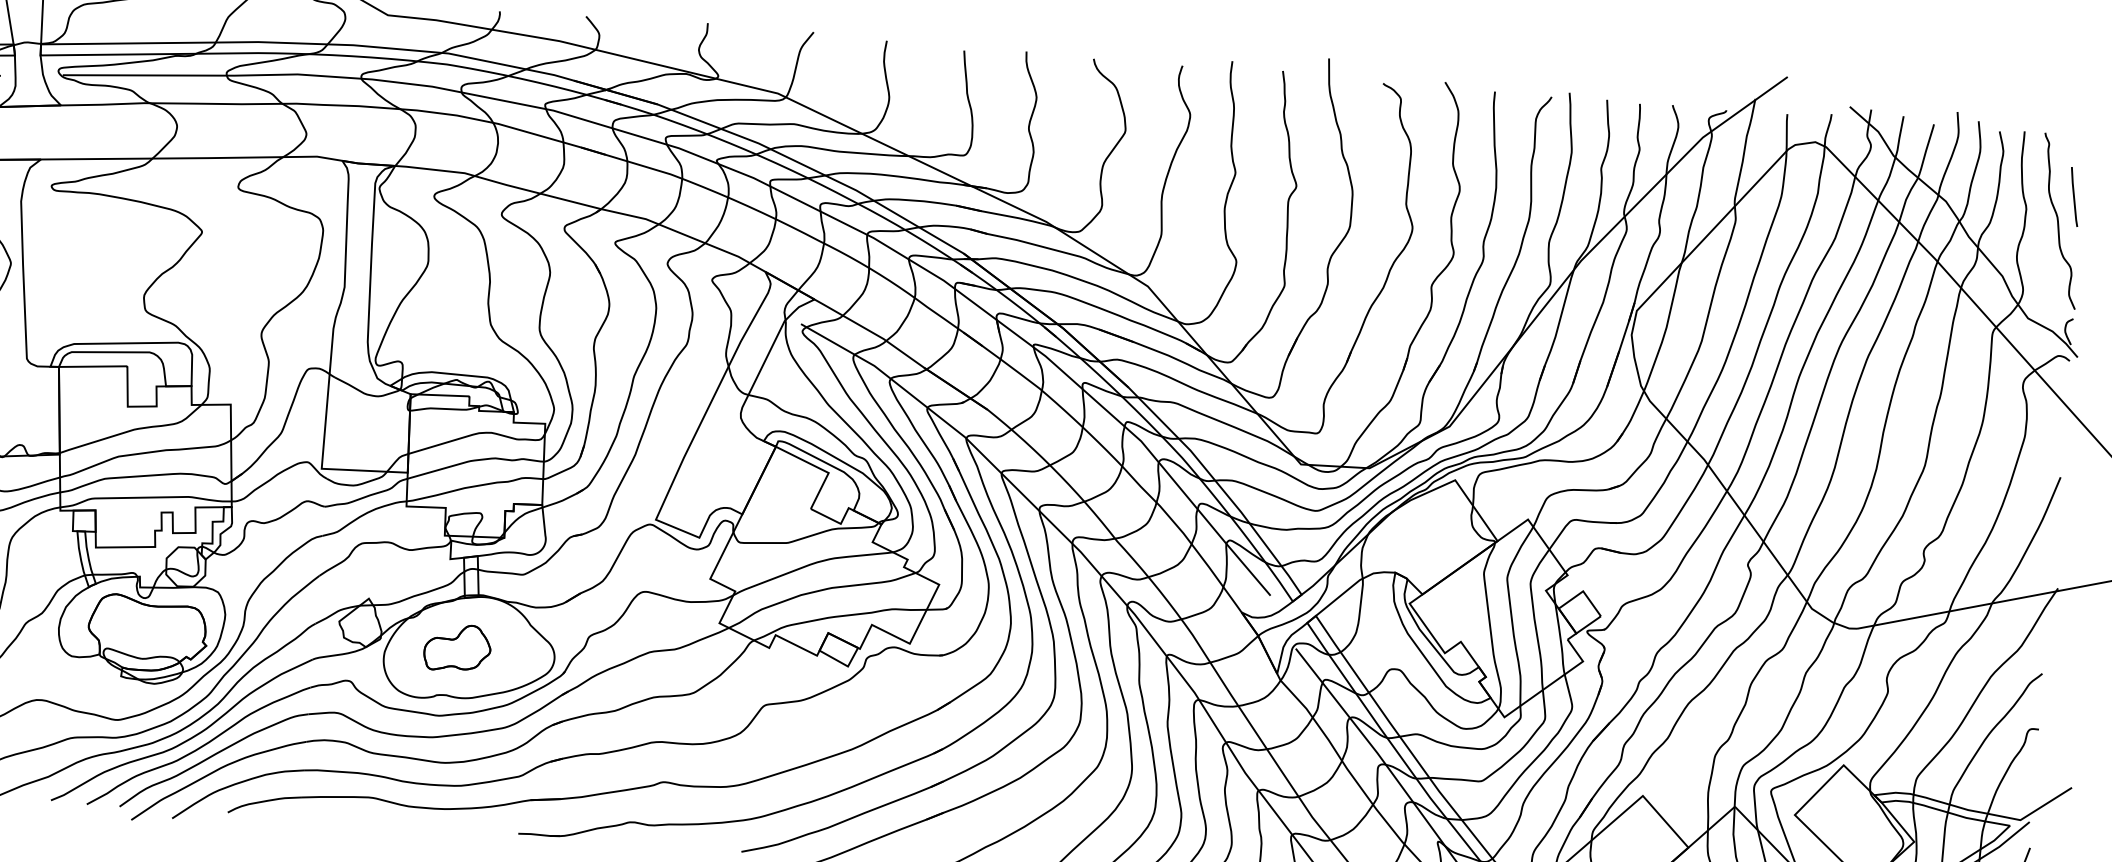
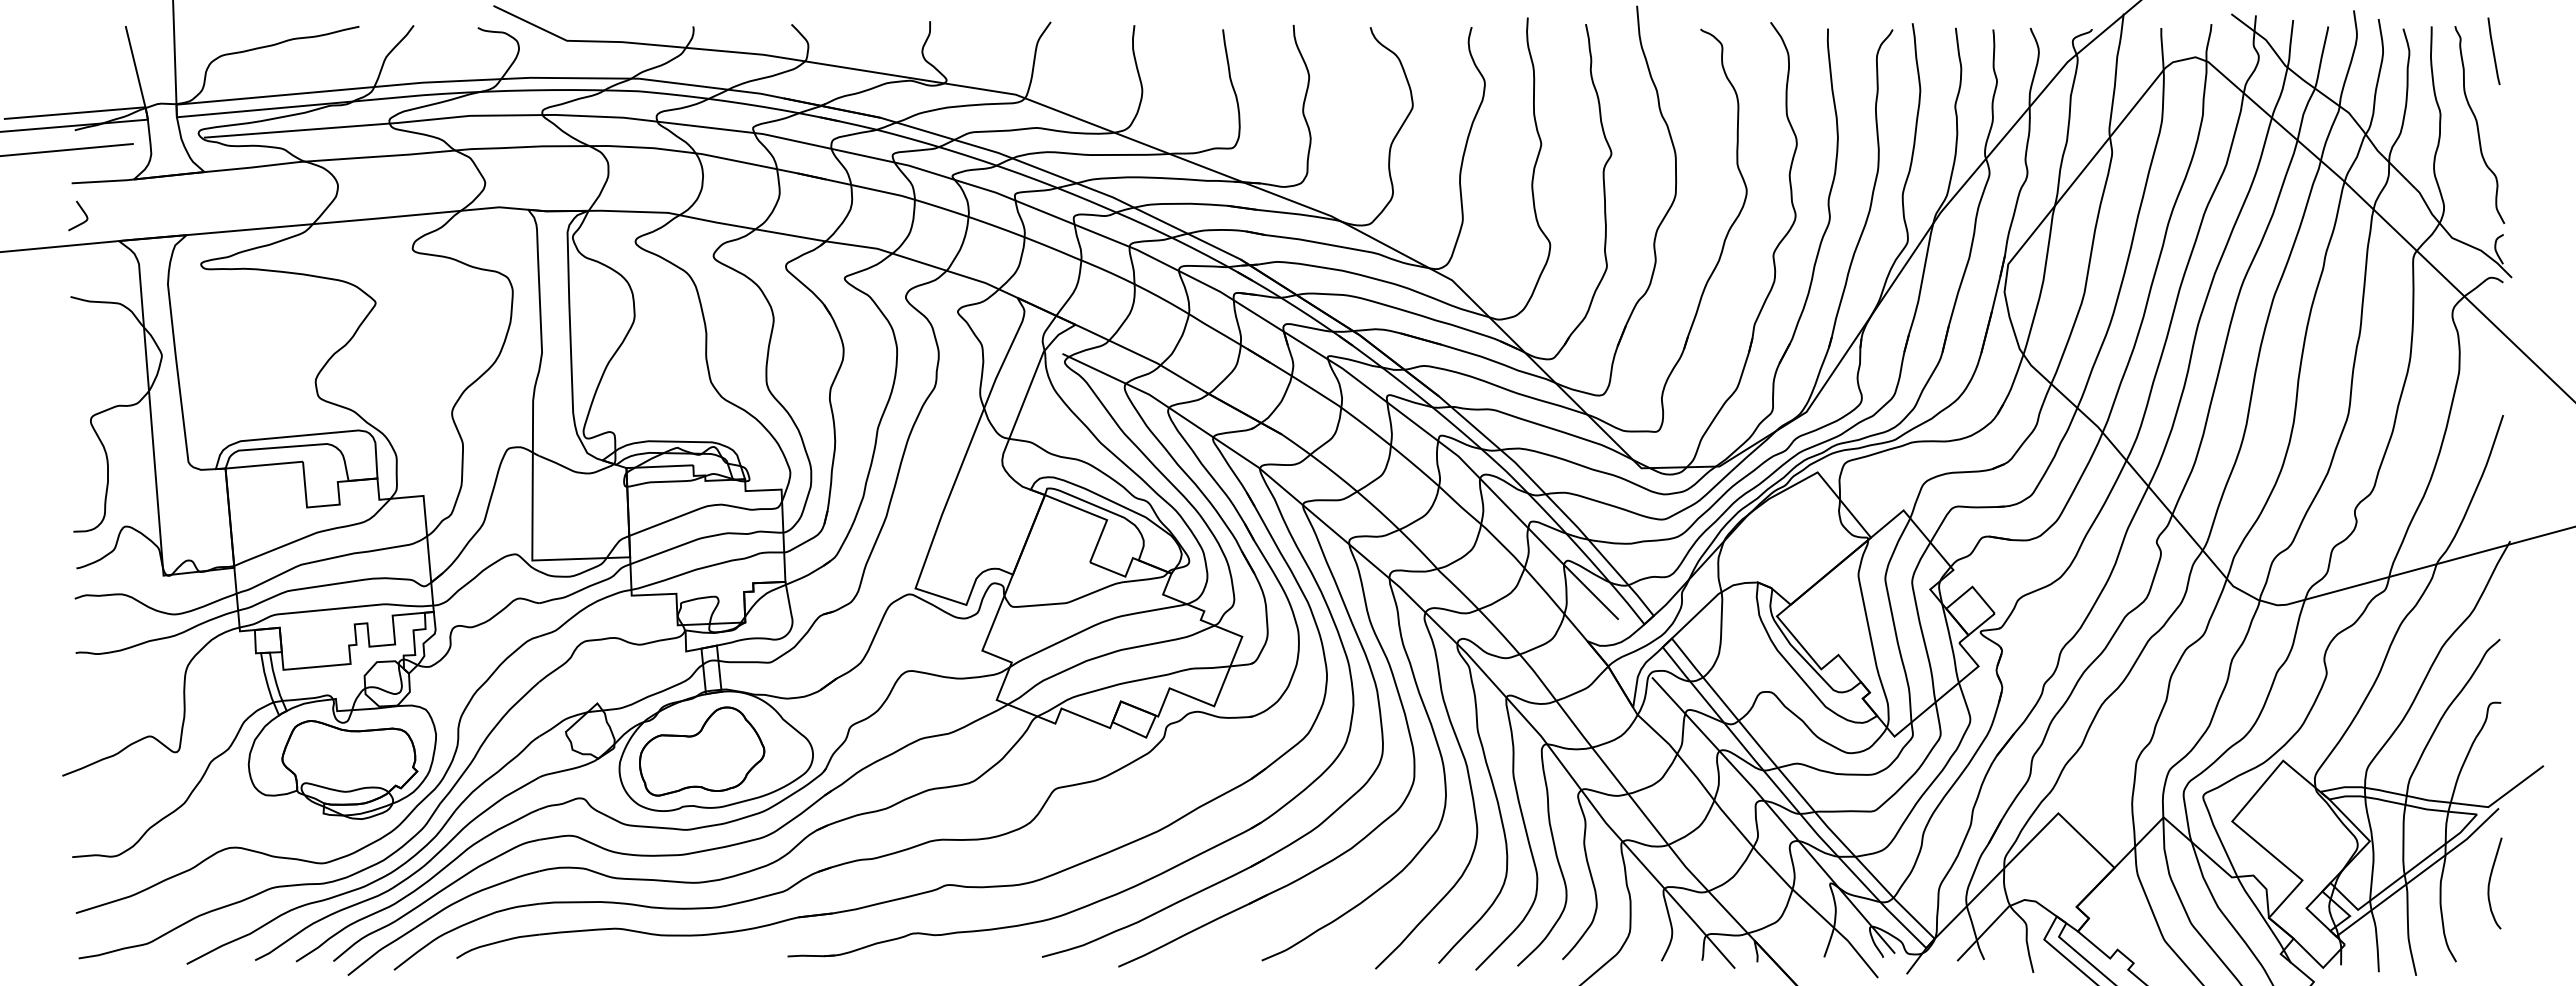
line: (2074, 197) -> (2493, 51), moved
part: (457, 648) -> (702, 751), size x1.67

